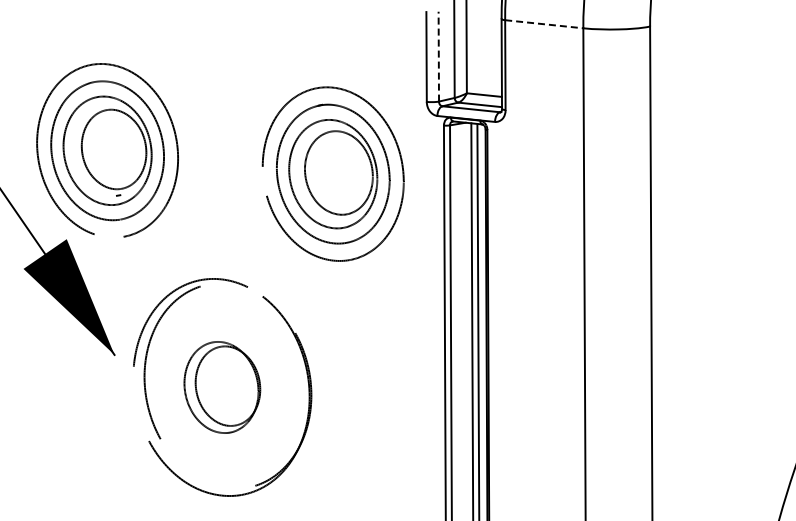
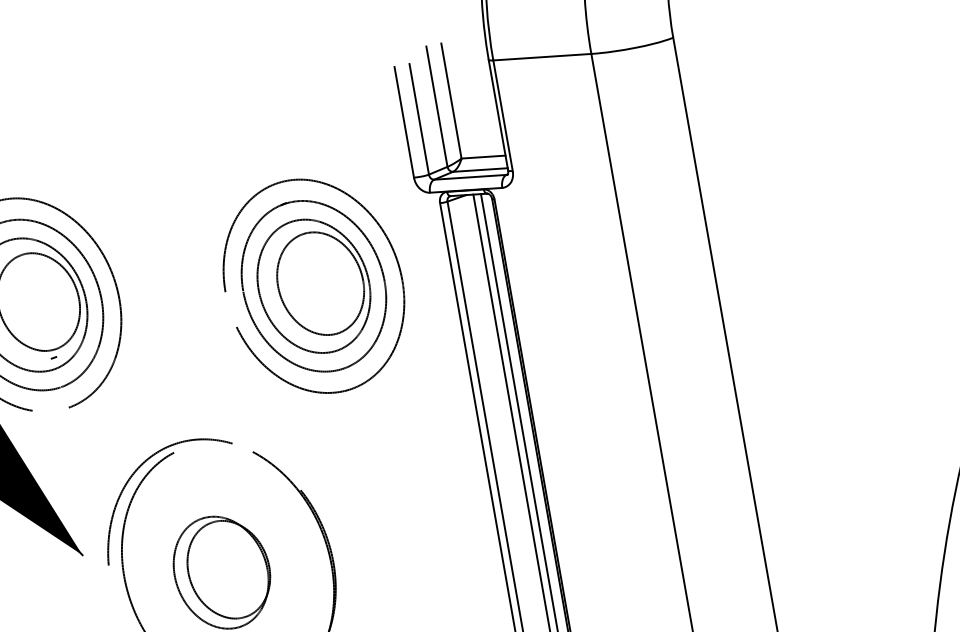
line: (544, 24) -> (542, 57), dashed -> solid
line: (438, 56) -> (418, 119), dashed -> solid

